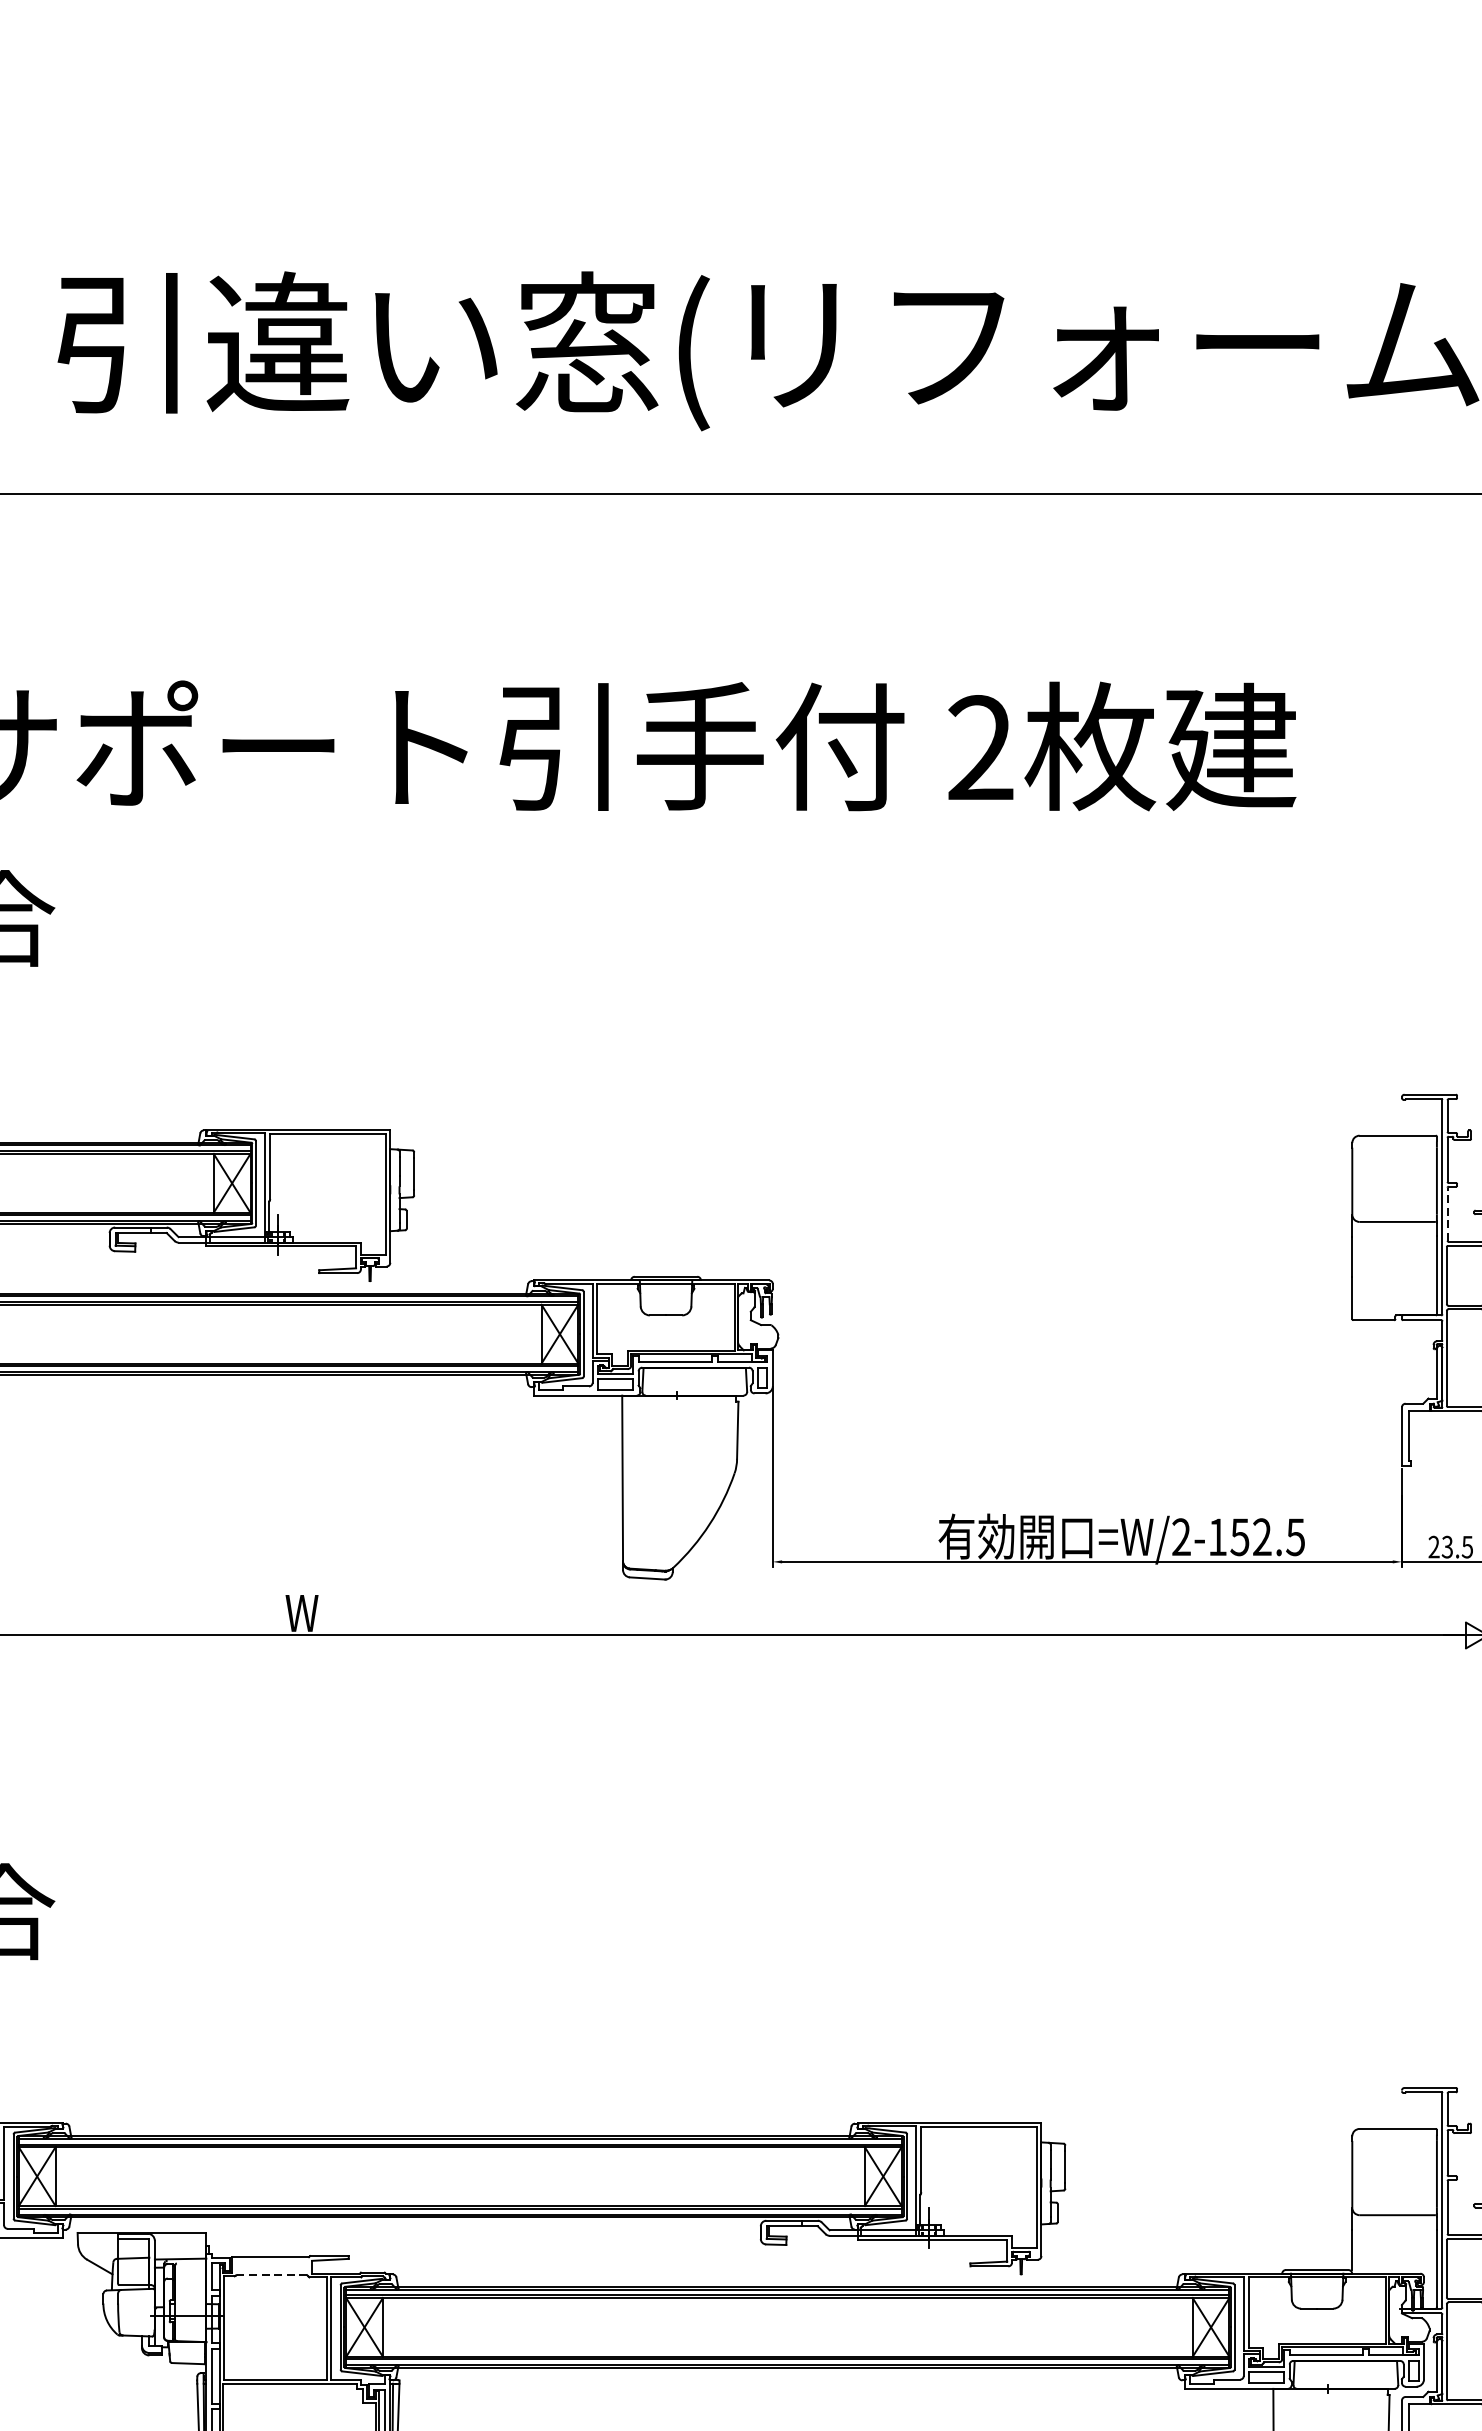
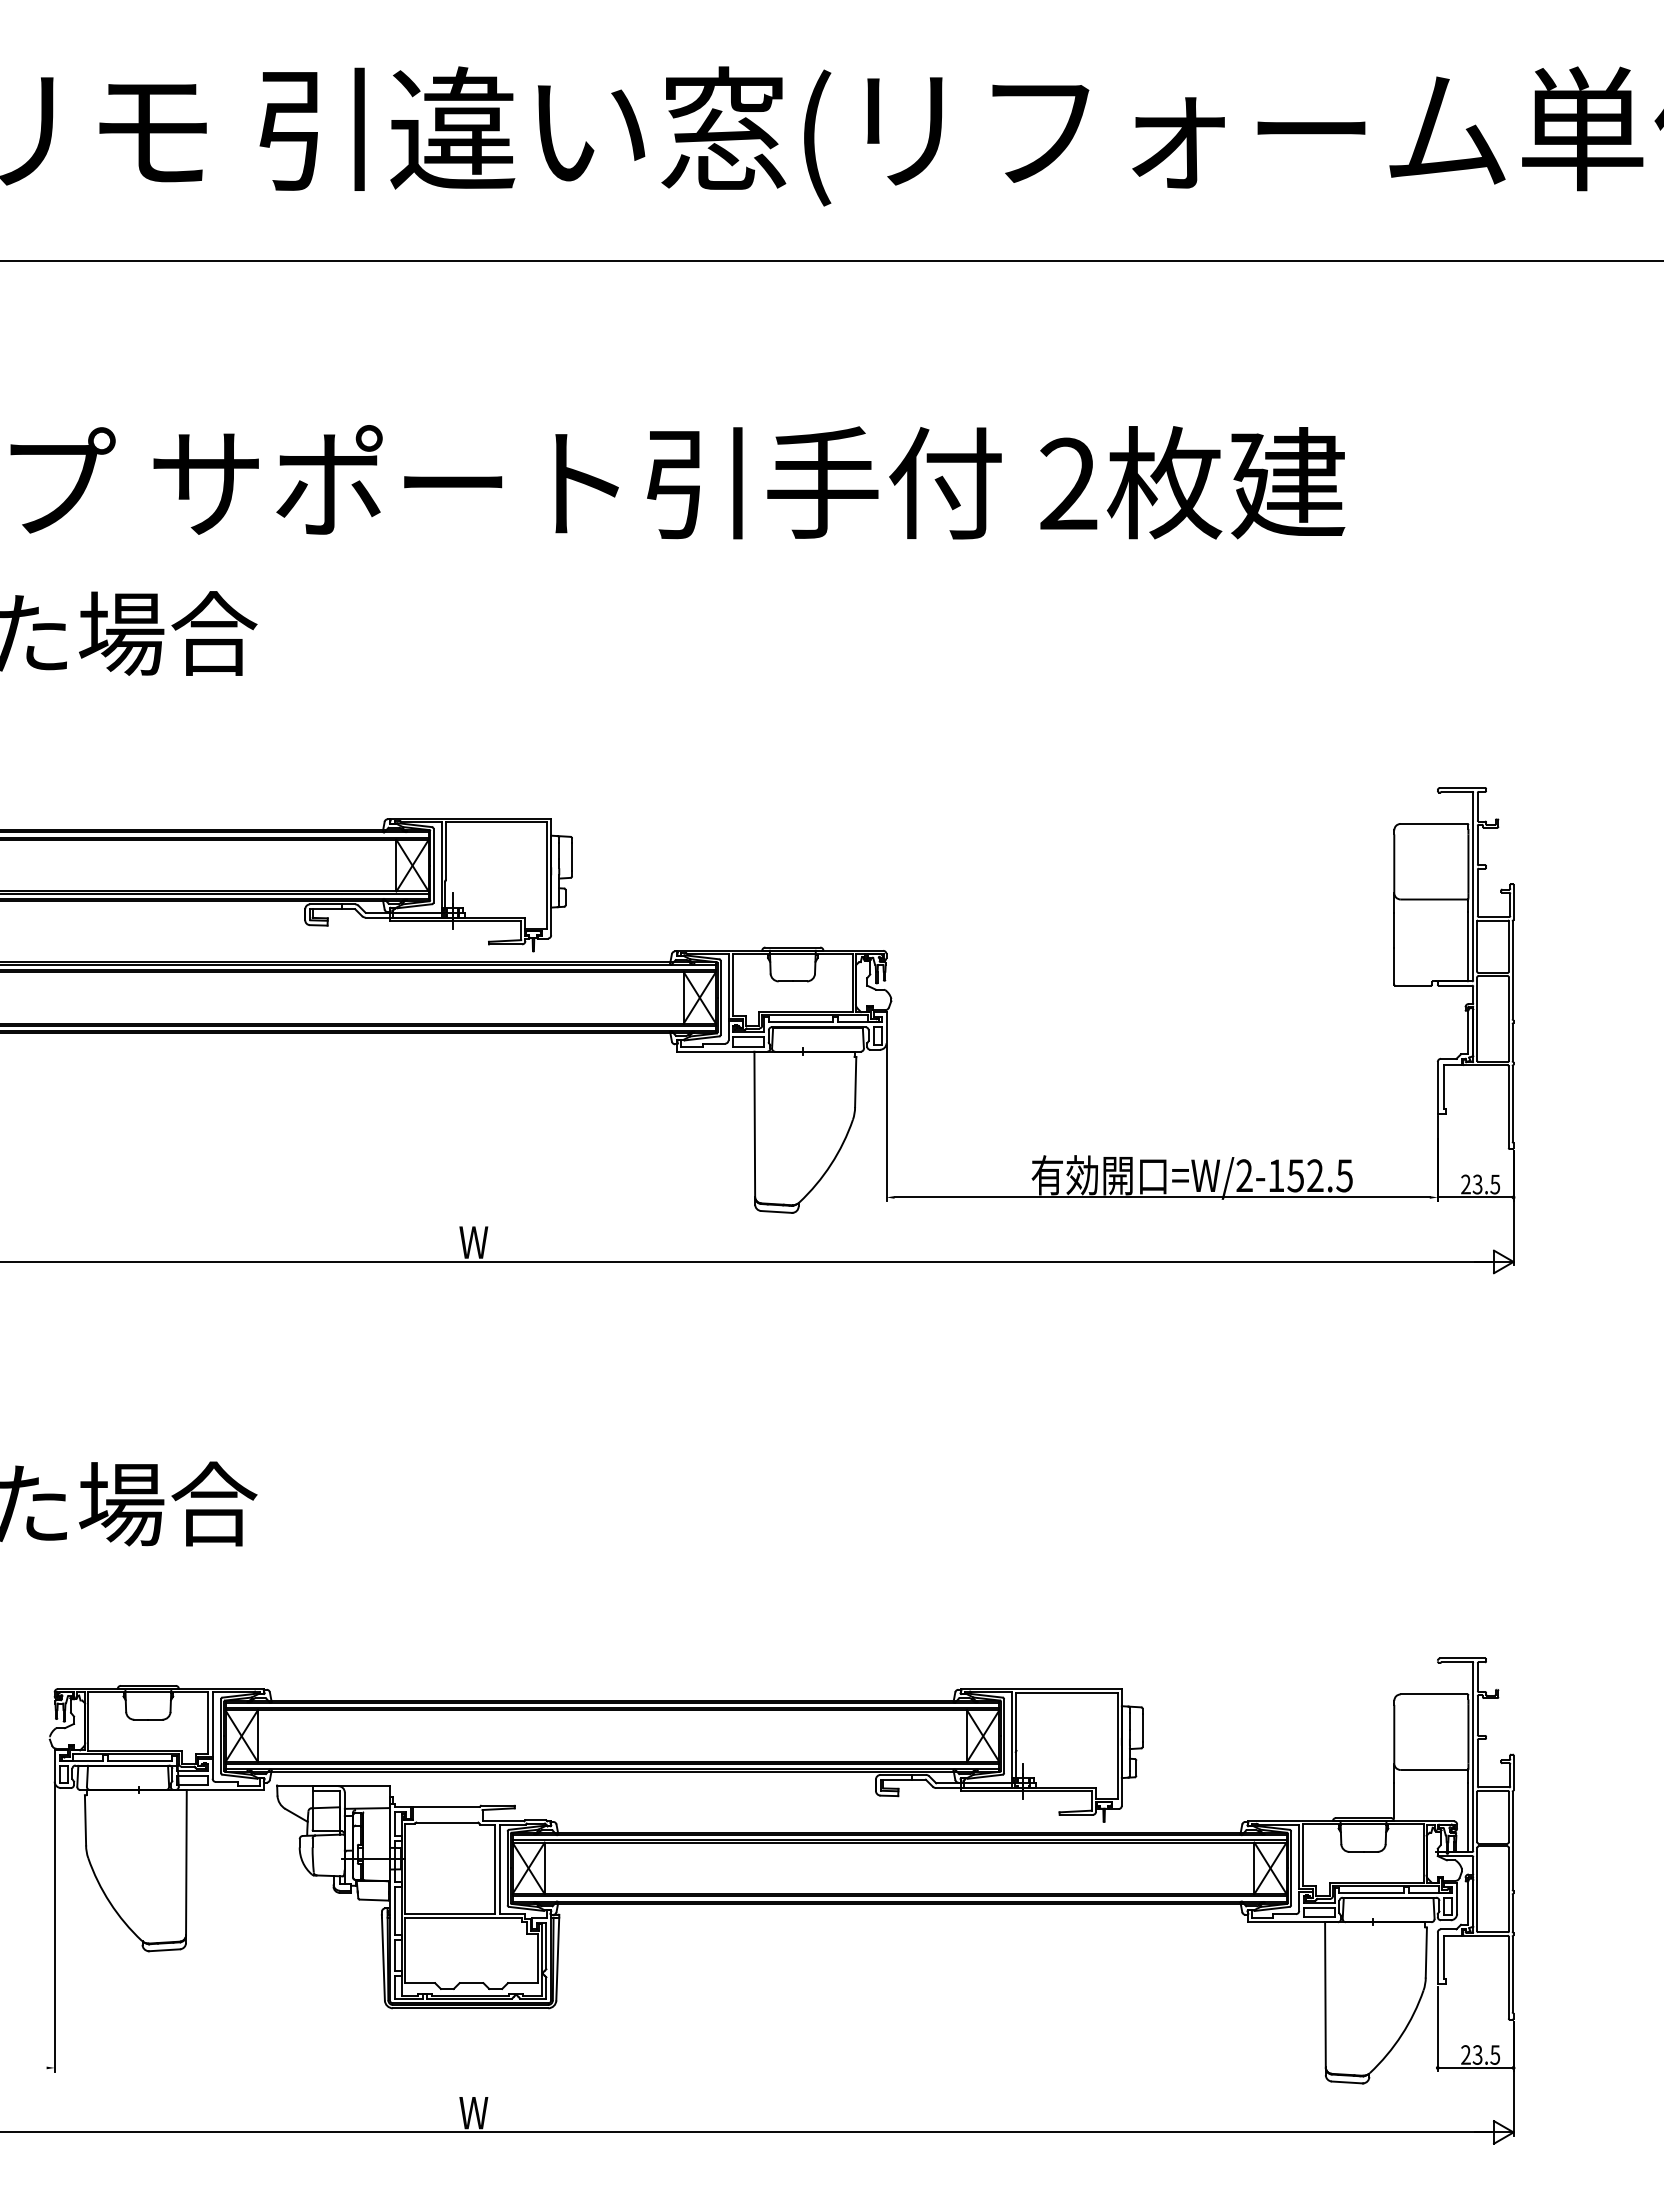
line: (1447, 1213) -> (1477, 892), dashed -> solid
line: (272, 2275) -> (447, 1822), dashed -> solid

